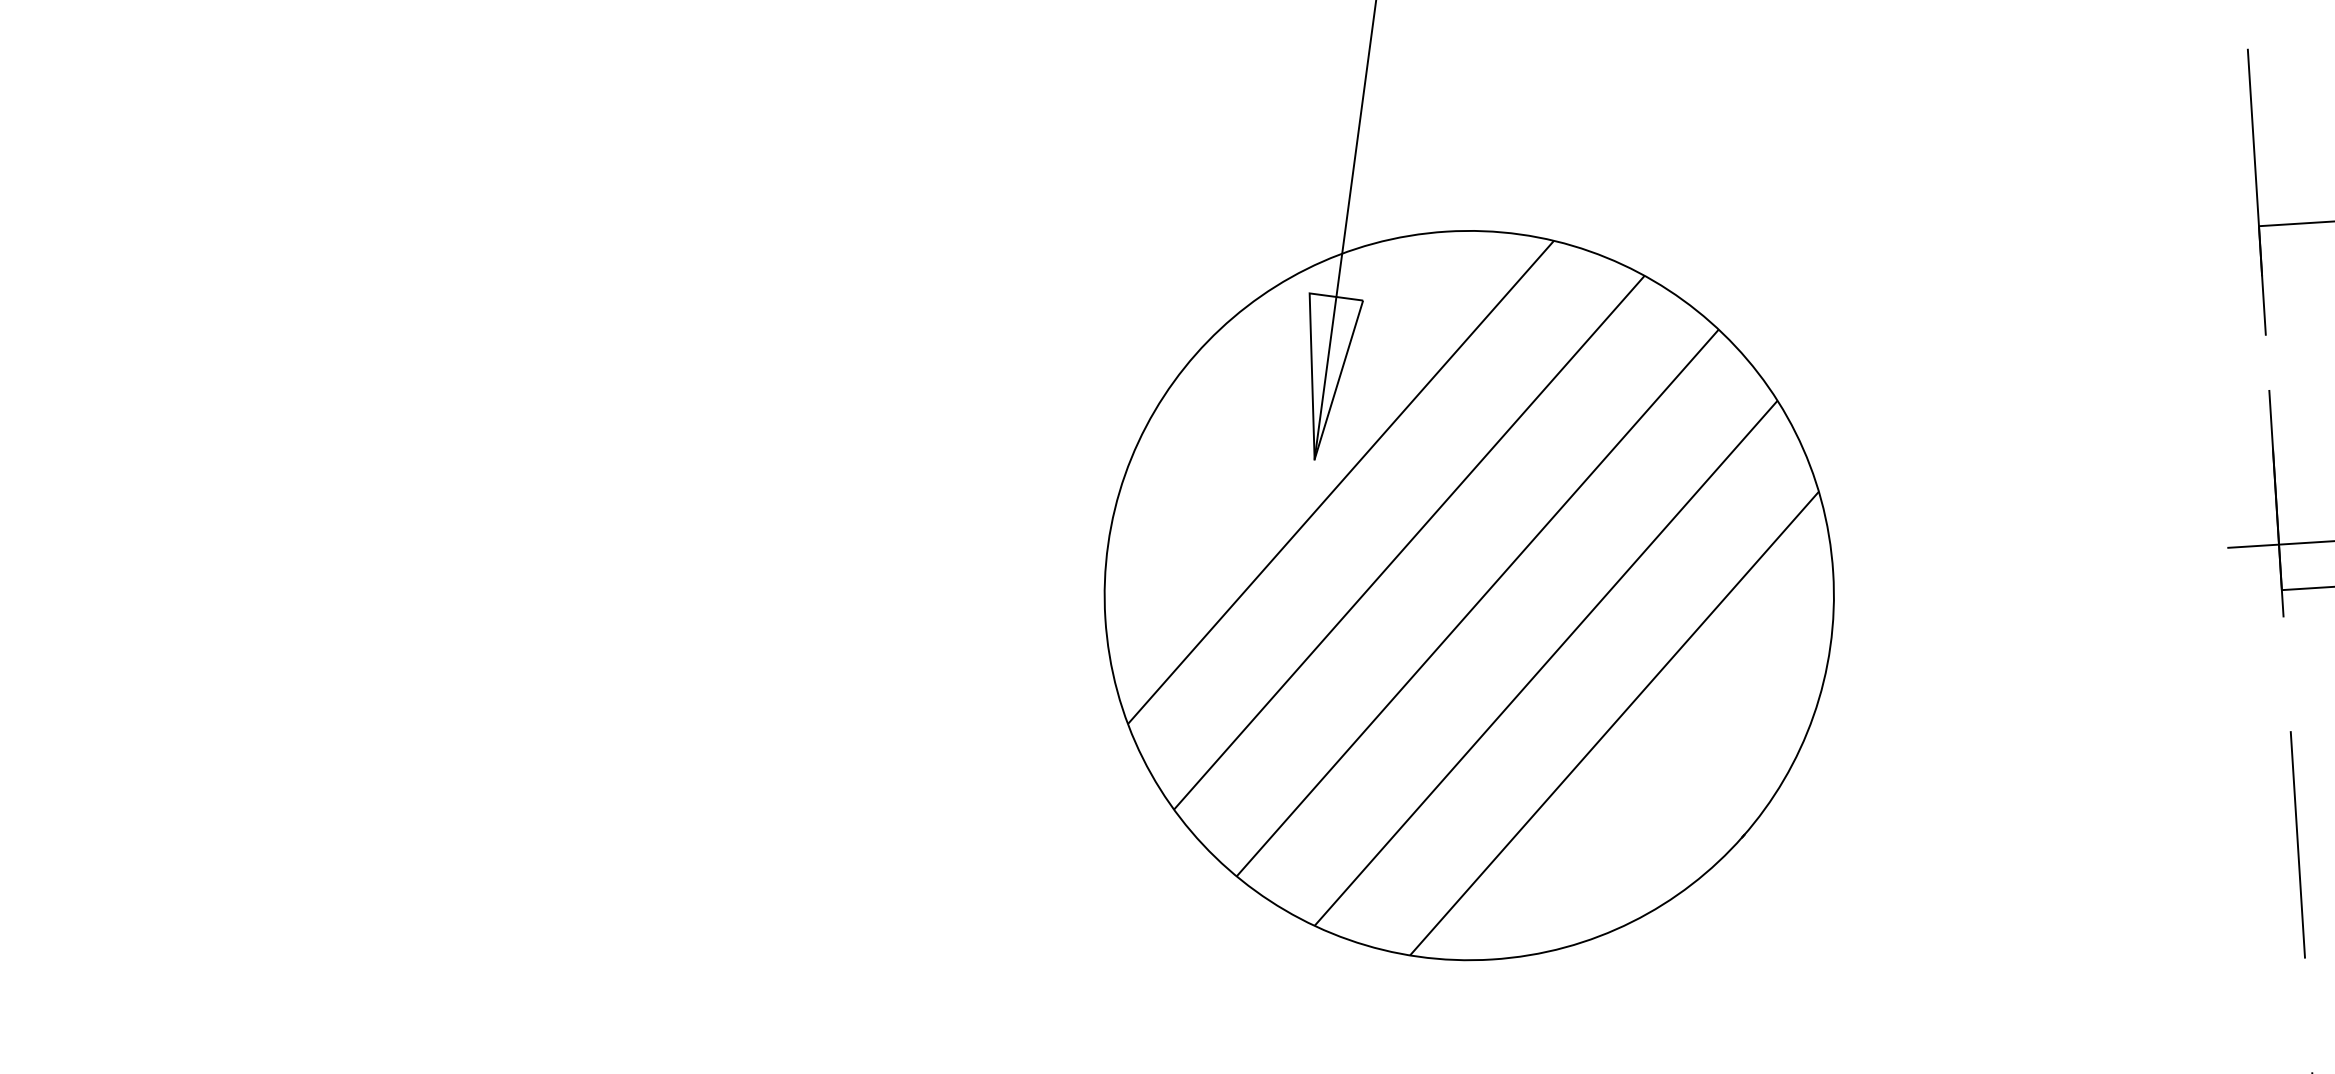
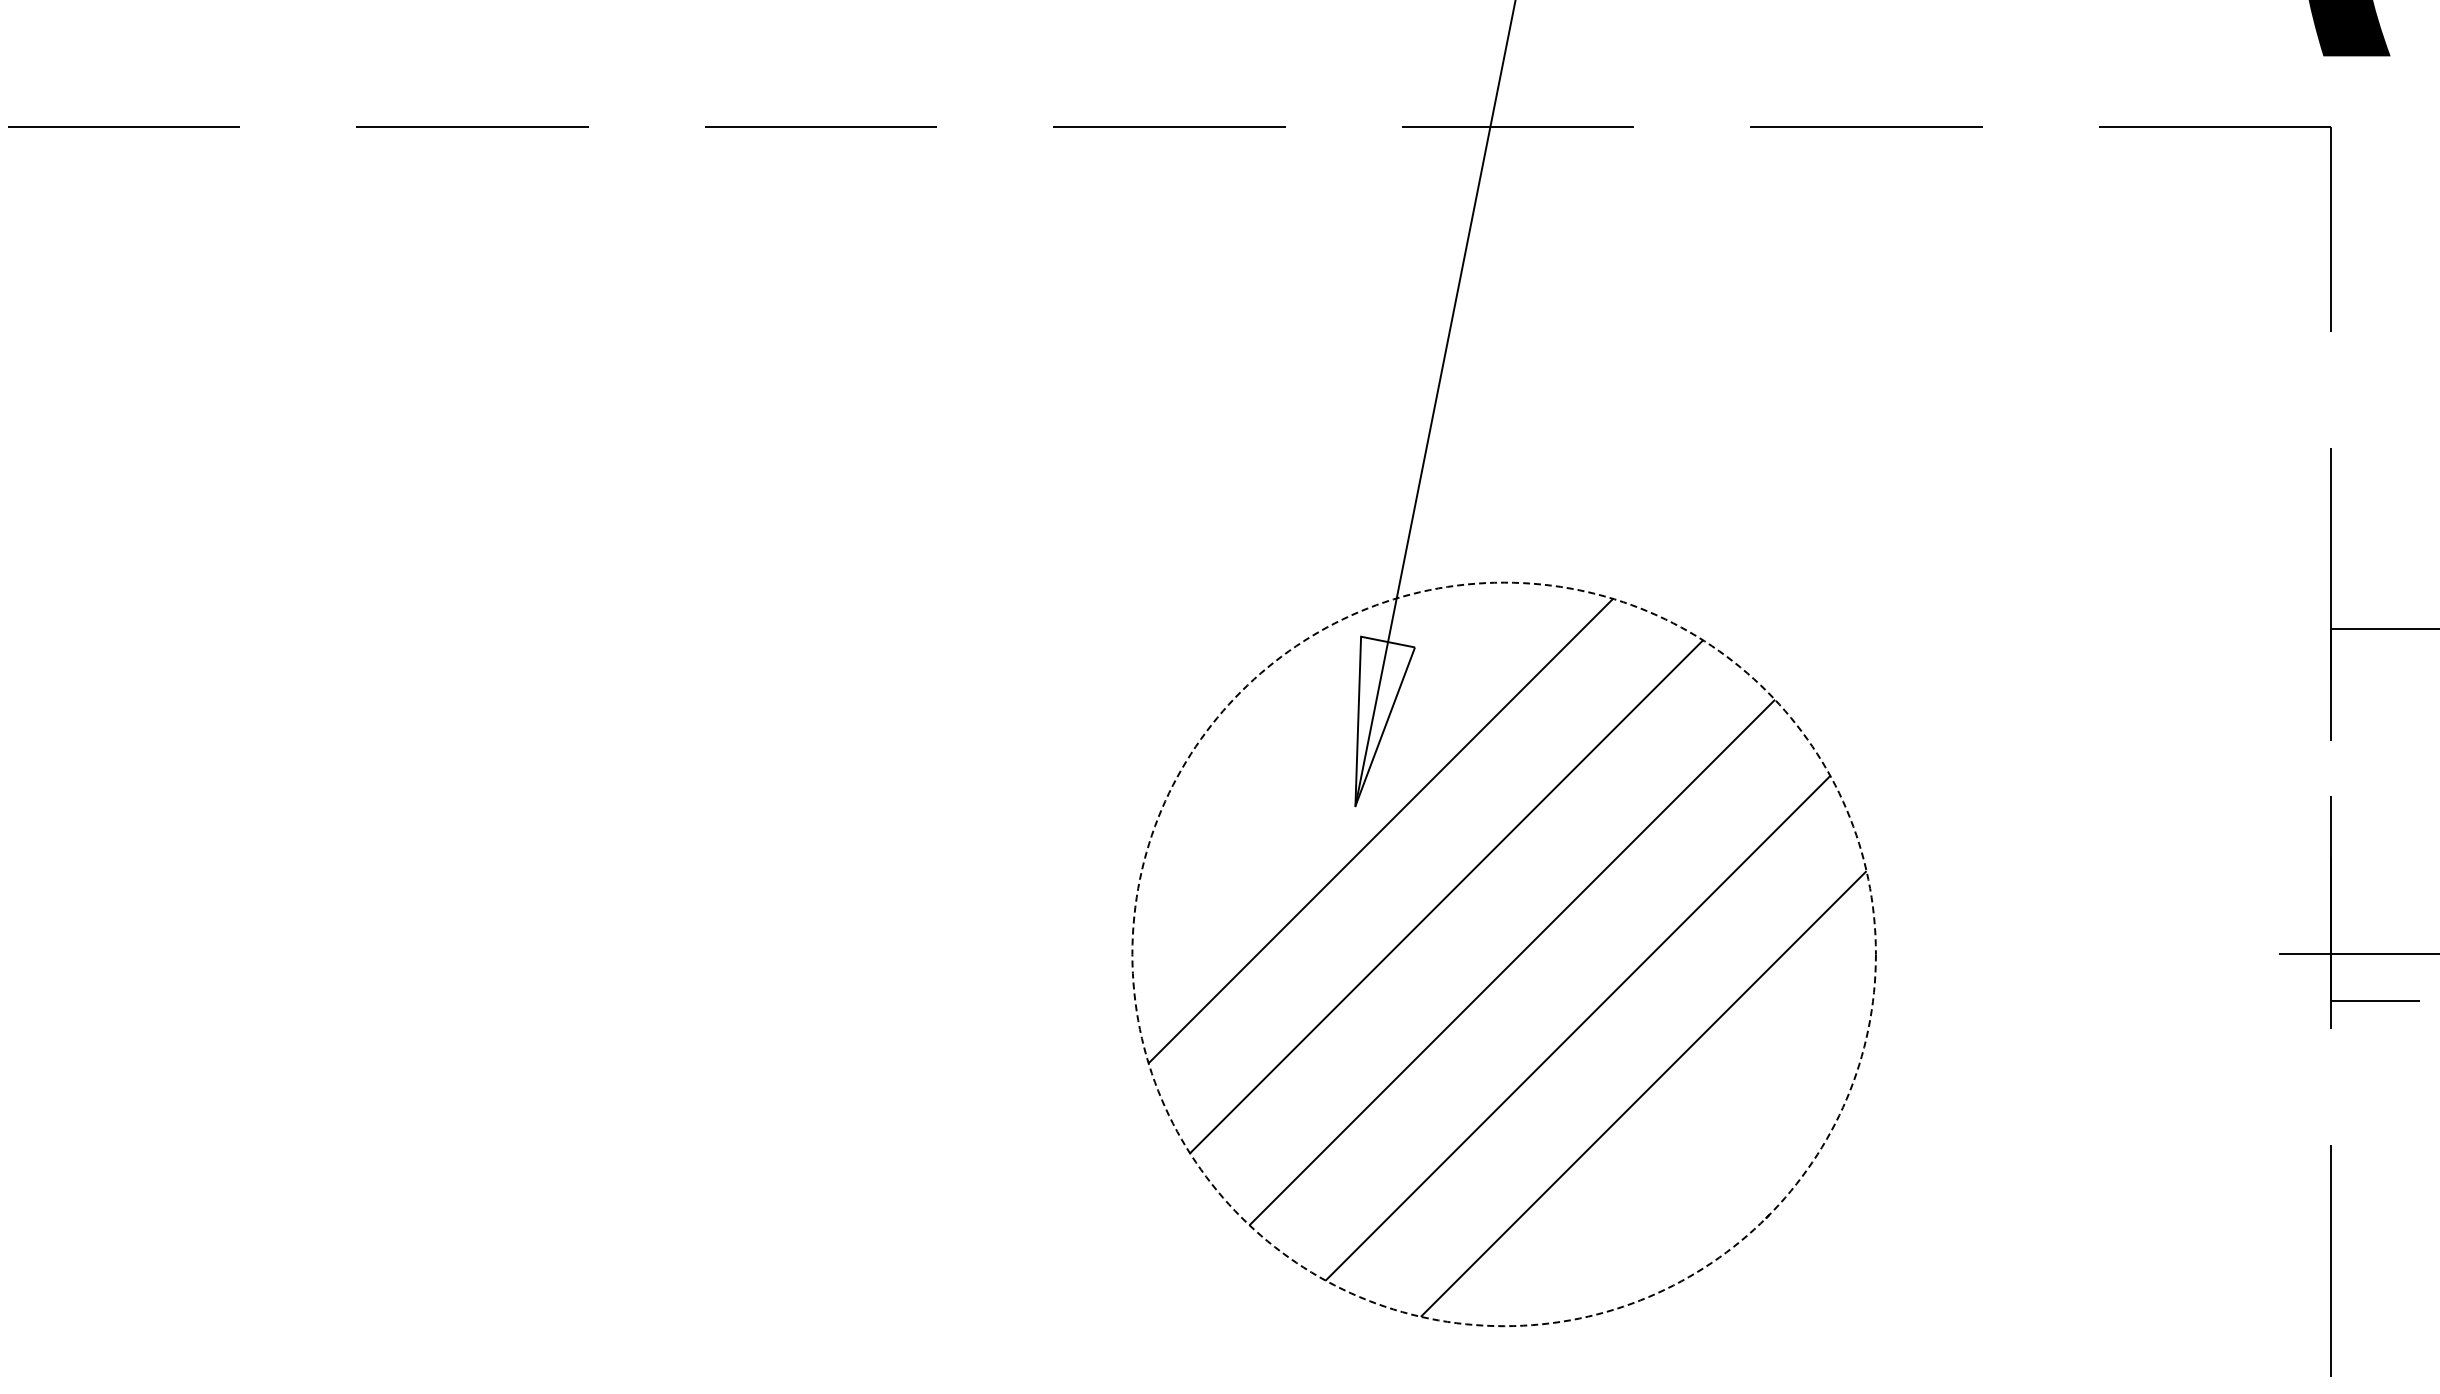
circle: (1468, 595) -> (1503, 954), solid -> dashed

